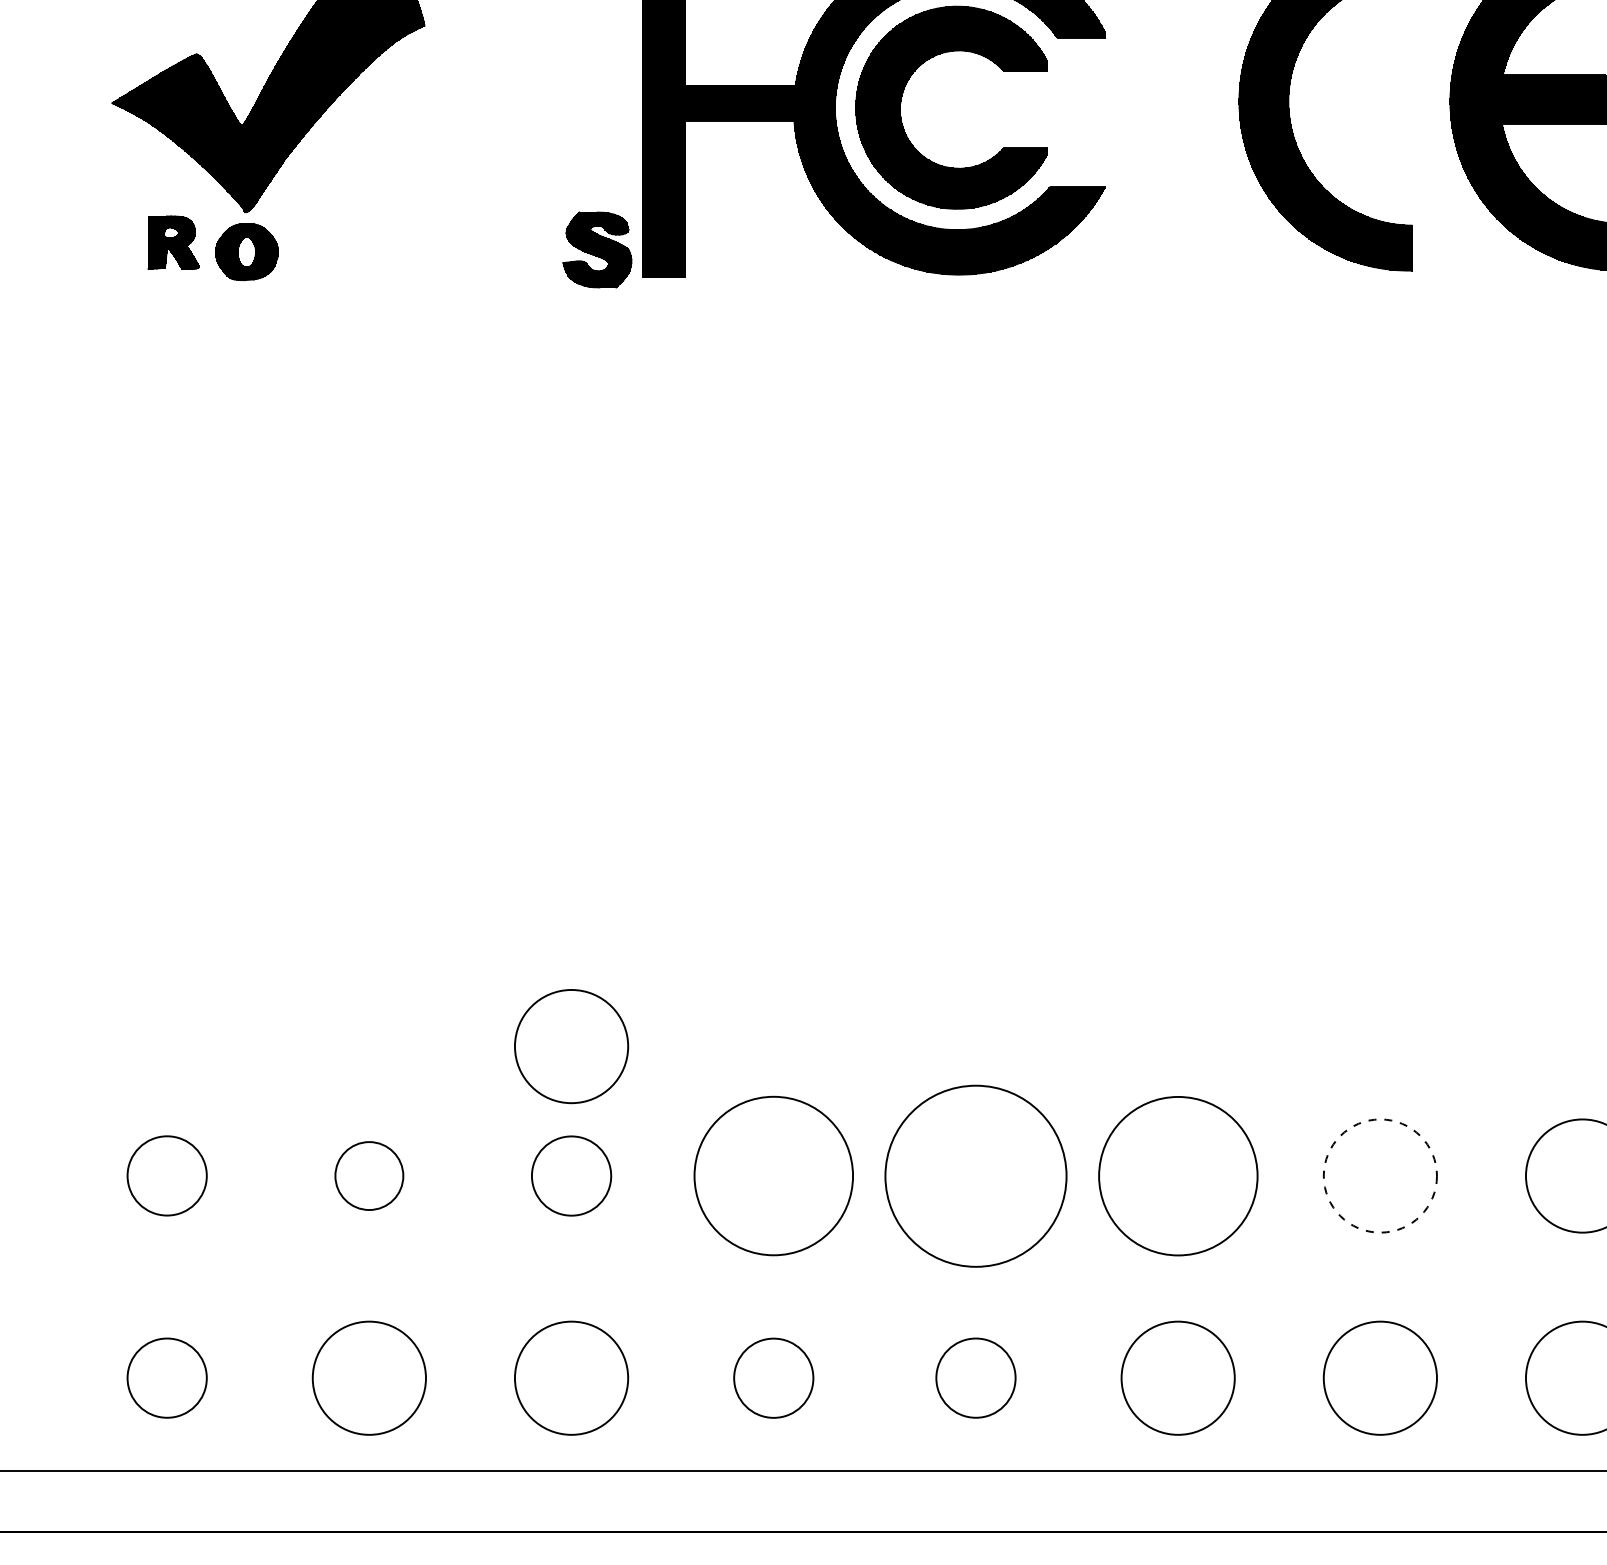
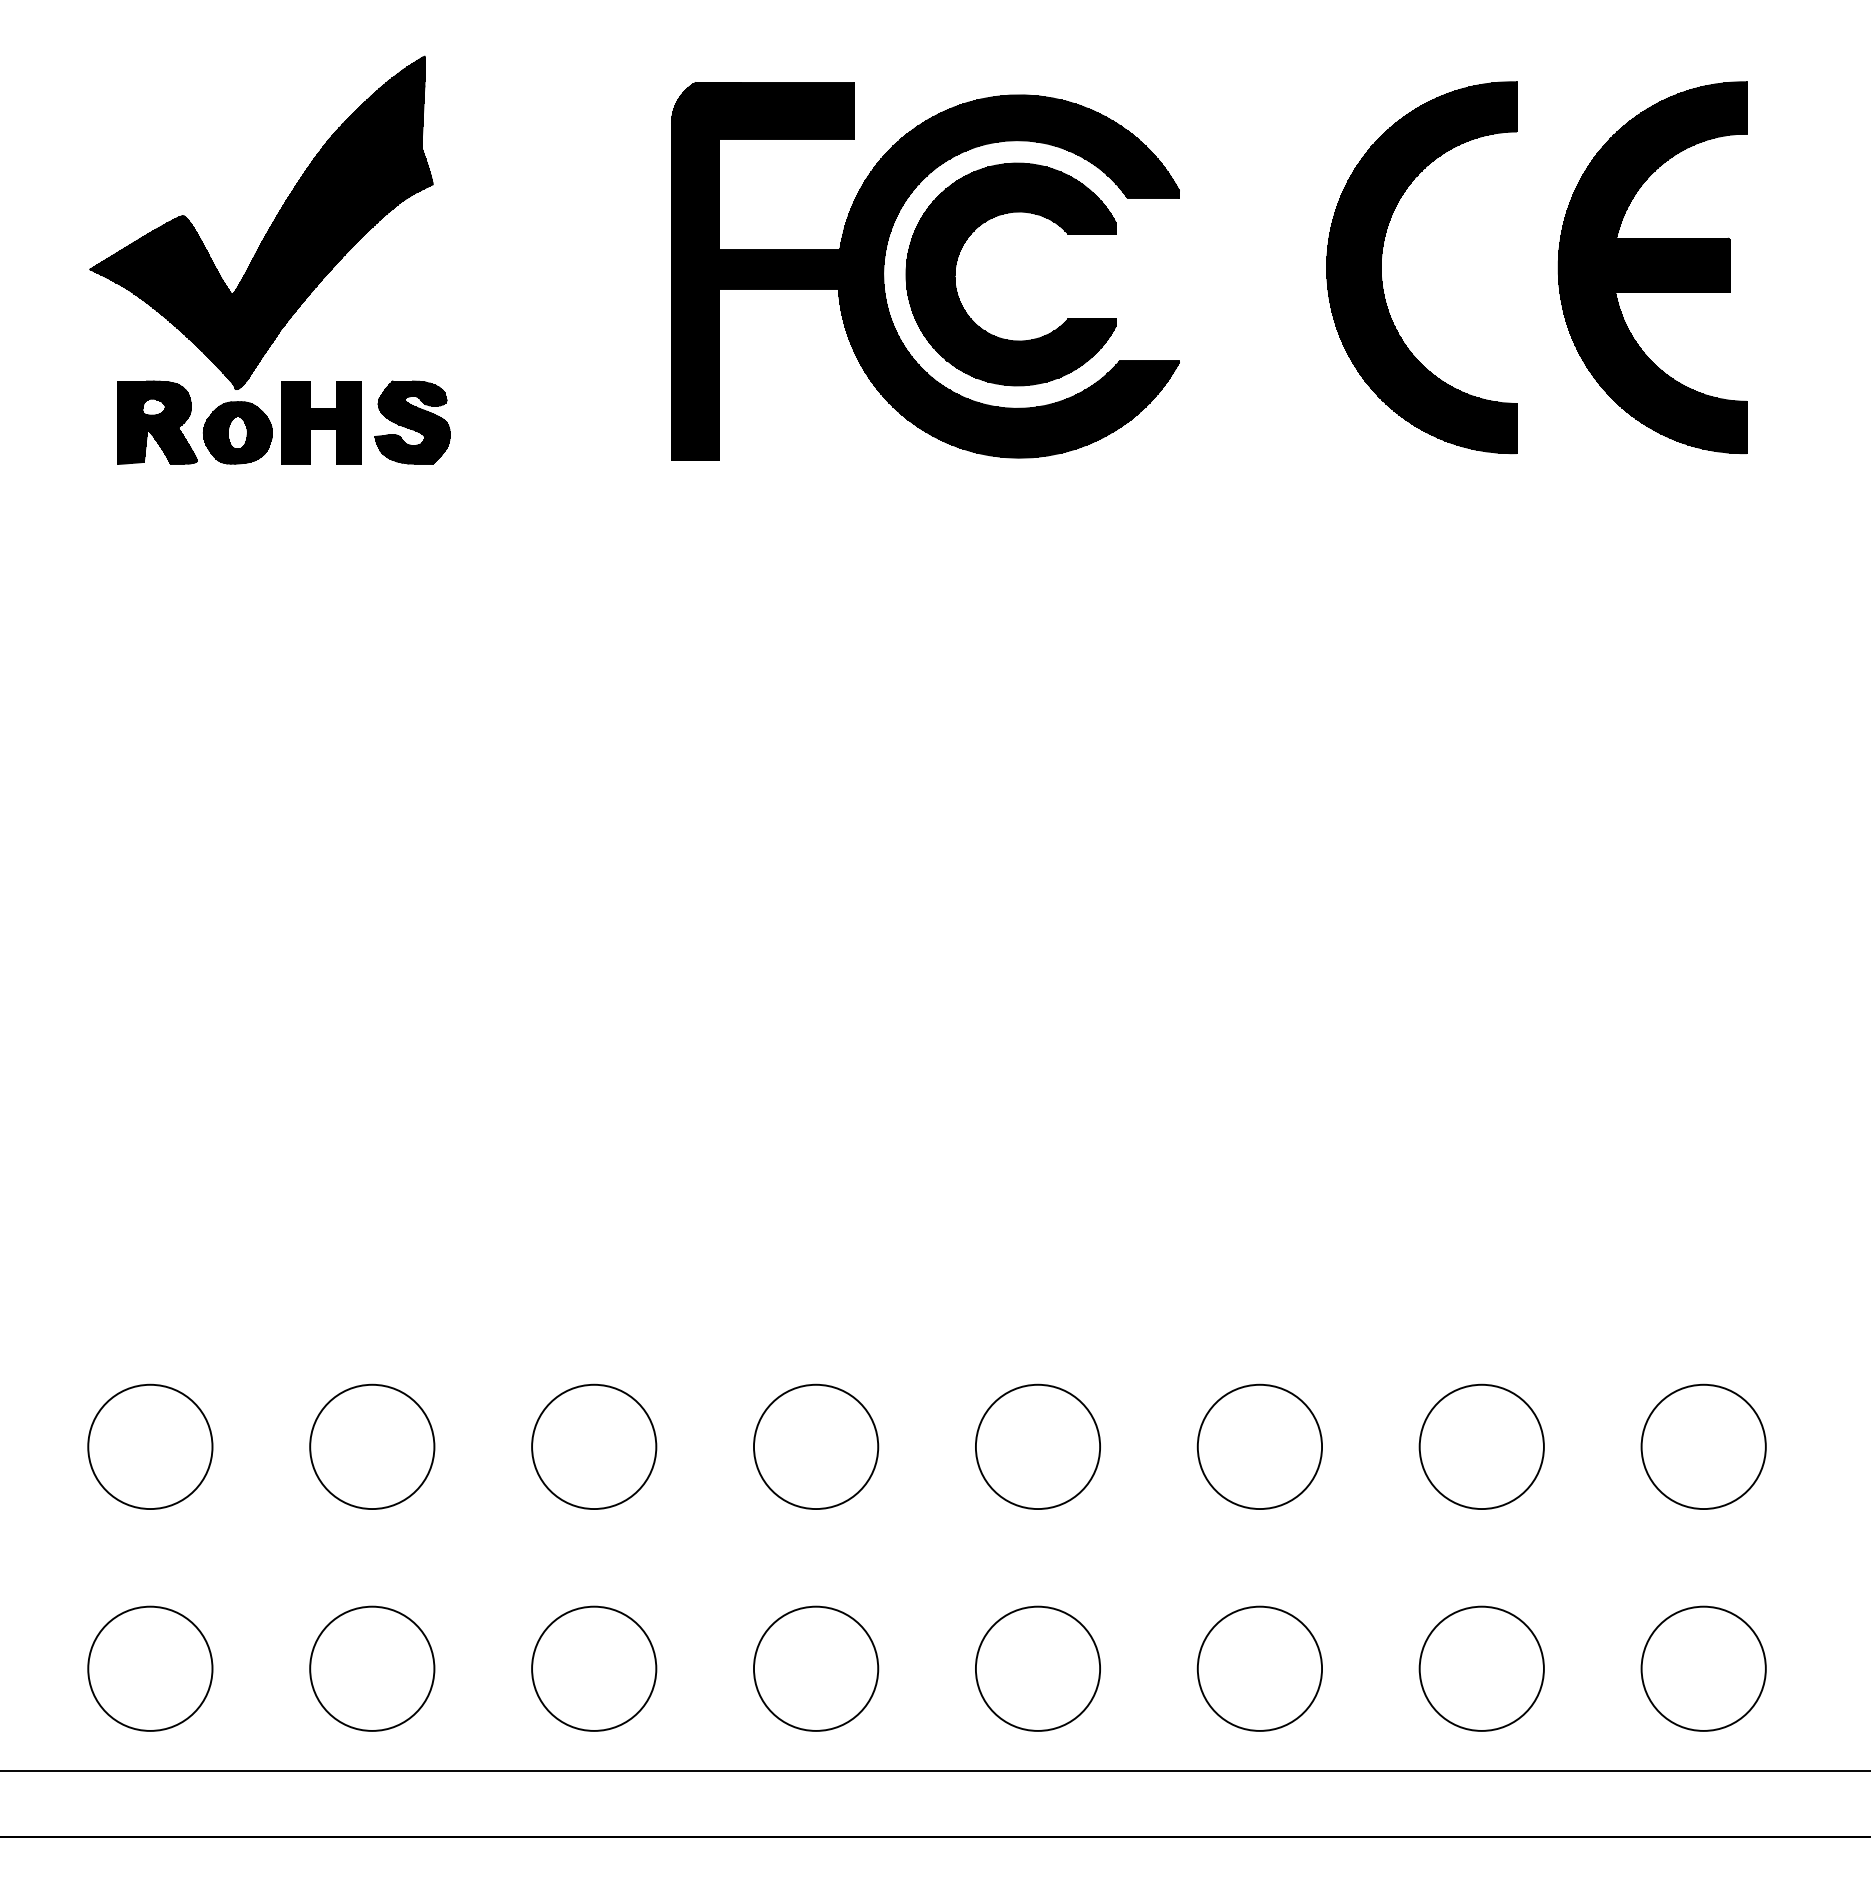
part: (173, 242) -> (157, 422), size x1.43
part: (323, 242) -> (321, 422), added
part: (597, 249) -> (412, 422), moved
circle: (571, 1046) -> (594, 1304), removed
circle: (167, 1175) -> (150, 1446), size x1.43
circle: (369, 1175) -> (372, 1446), size x1.67
circle: (571, 1175) -> (594, 1446), size x1.43
circle: (773, 1175) -> (815, 1446), size x0.71
circle: (975, 1175) -> (1037, 1446), size x0.62
circle: (1177, 1175) -> (1259, 1446), size x0.71
circle: (1380, 1175) -> (1481, 1446), dashed -> solid
circle: (167, 1377) -> (150, 1668), size x1.43
circle: (773, 1377) -> (815, 1668), size x1.43
circle: (975, 1377) -> (1037, 1668), size x1.43

